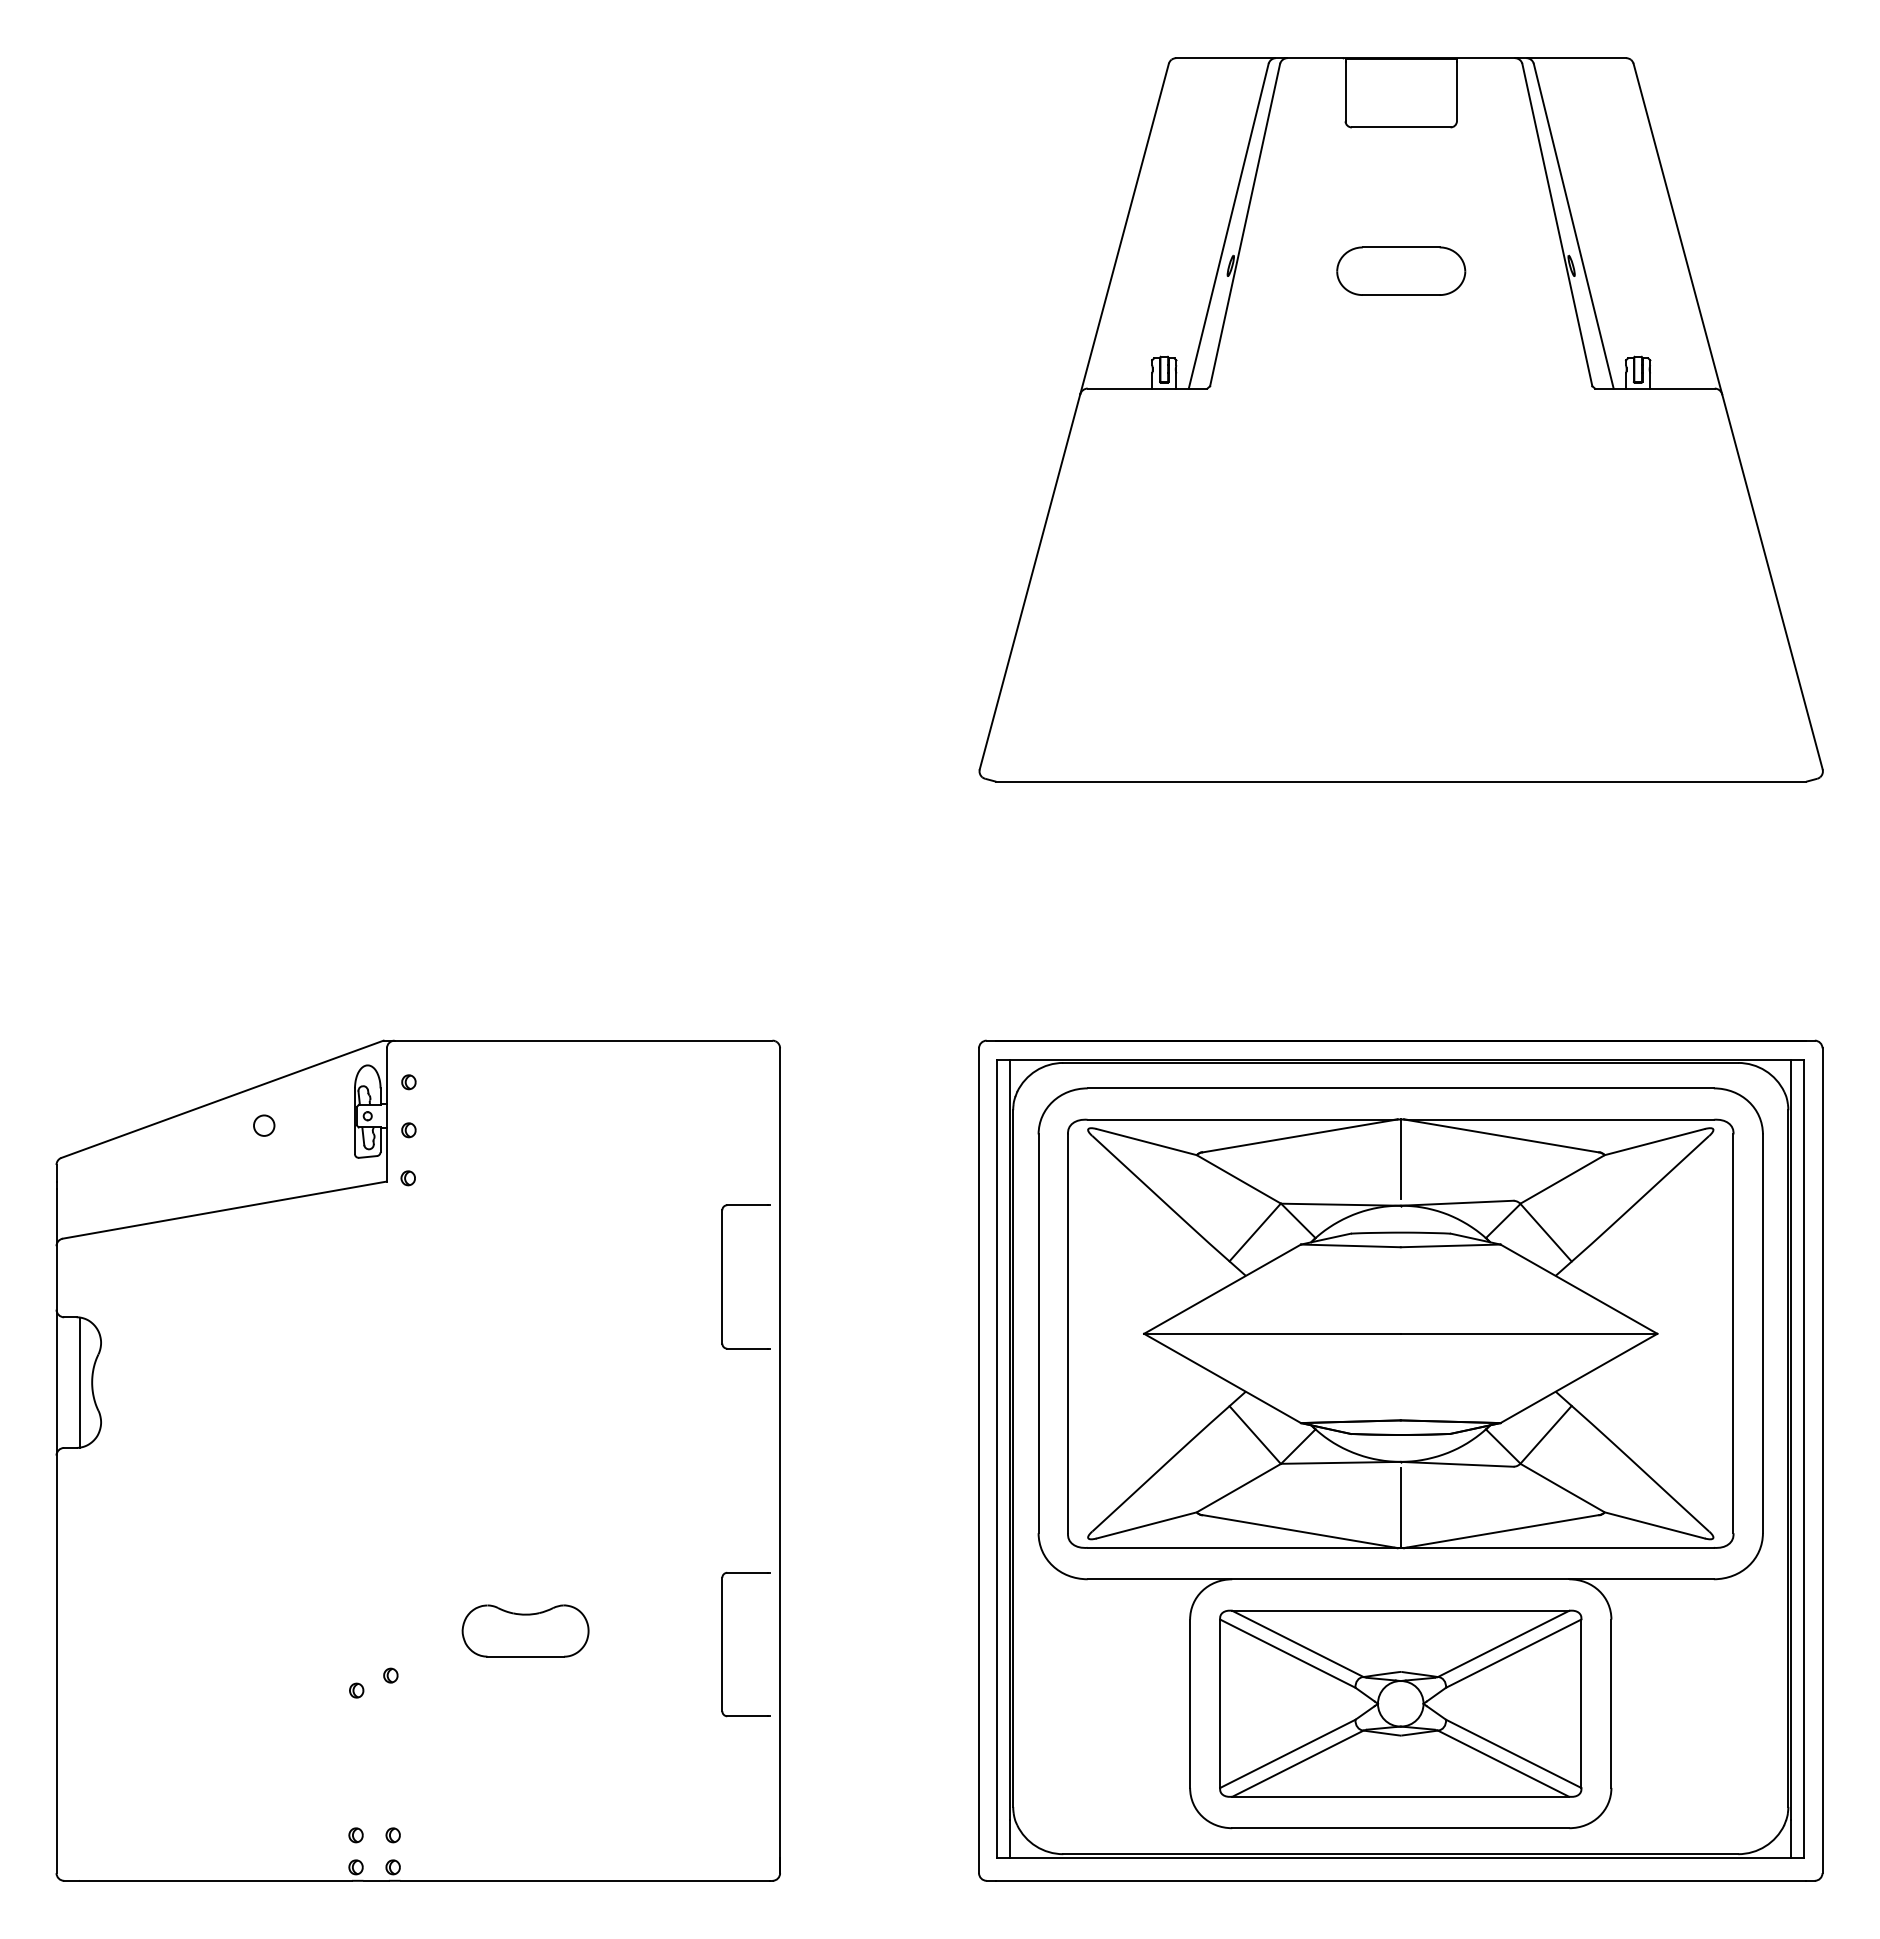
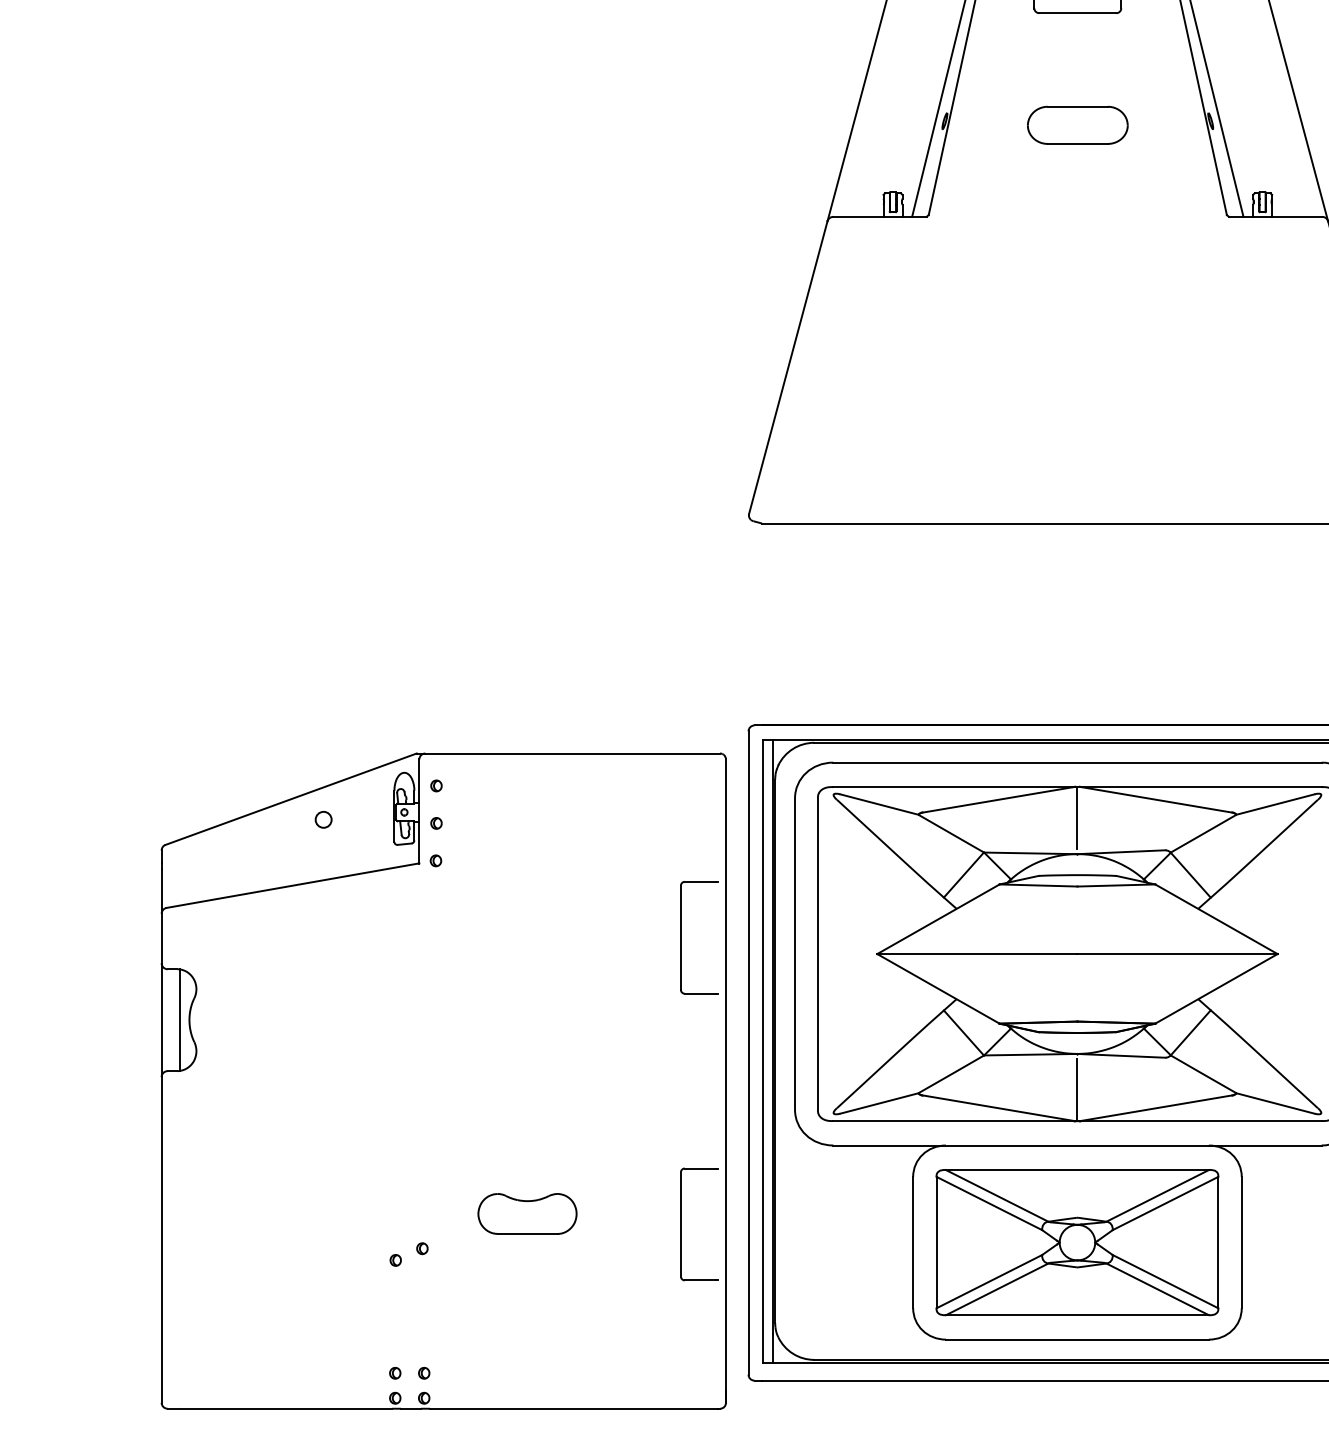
part: (417, 1460) -> (443, 1080), moved

